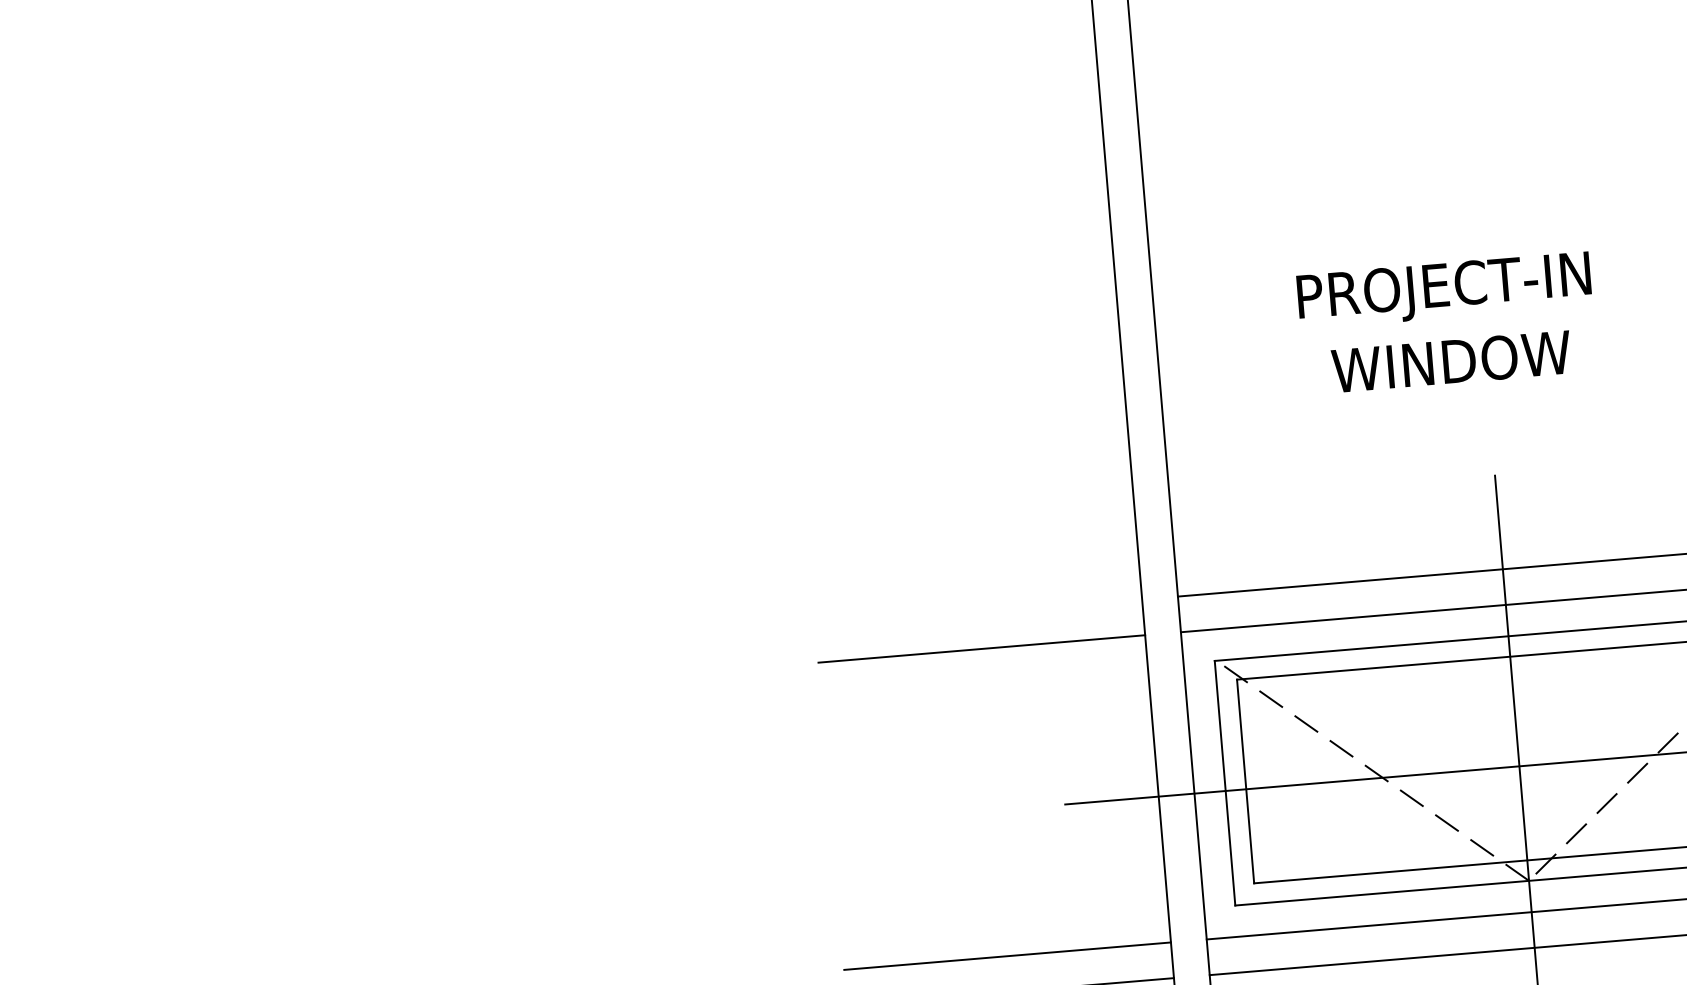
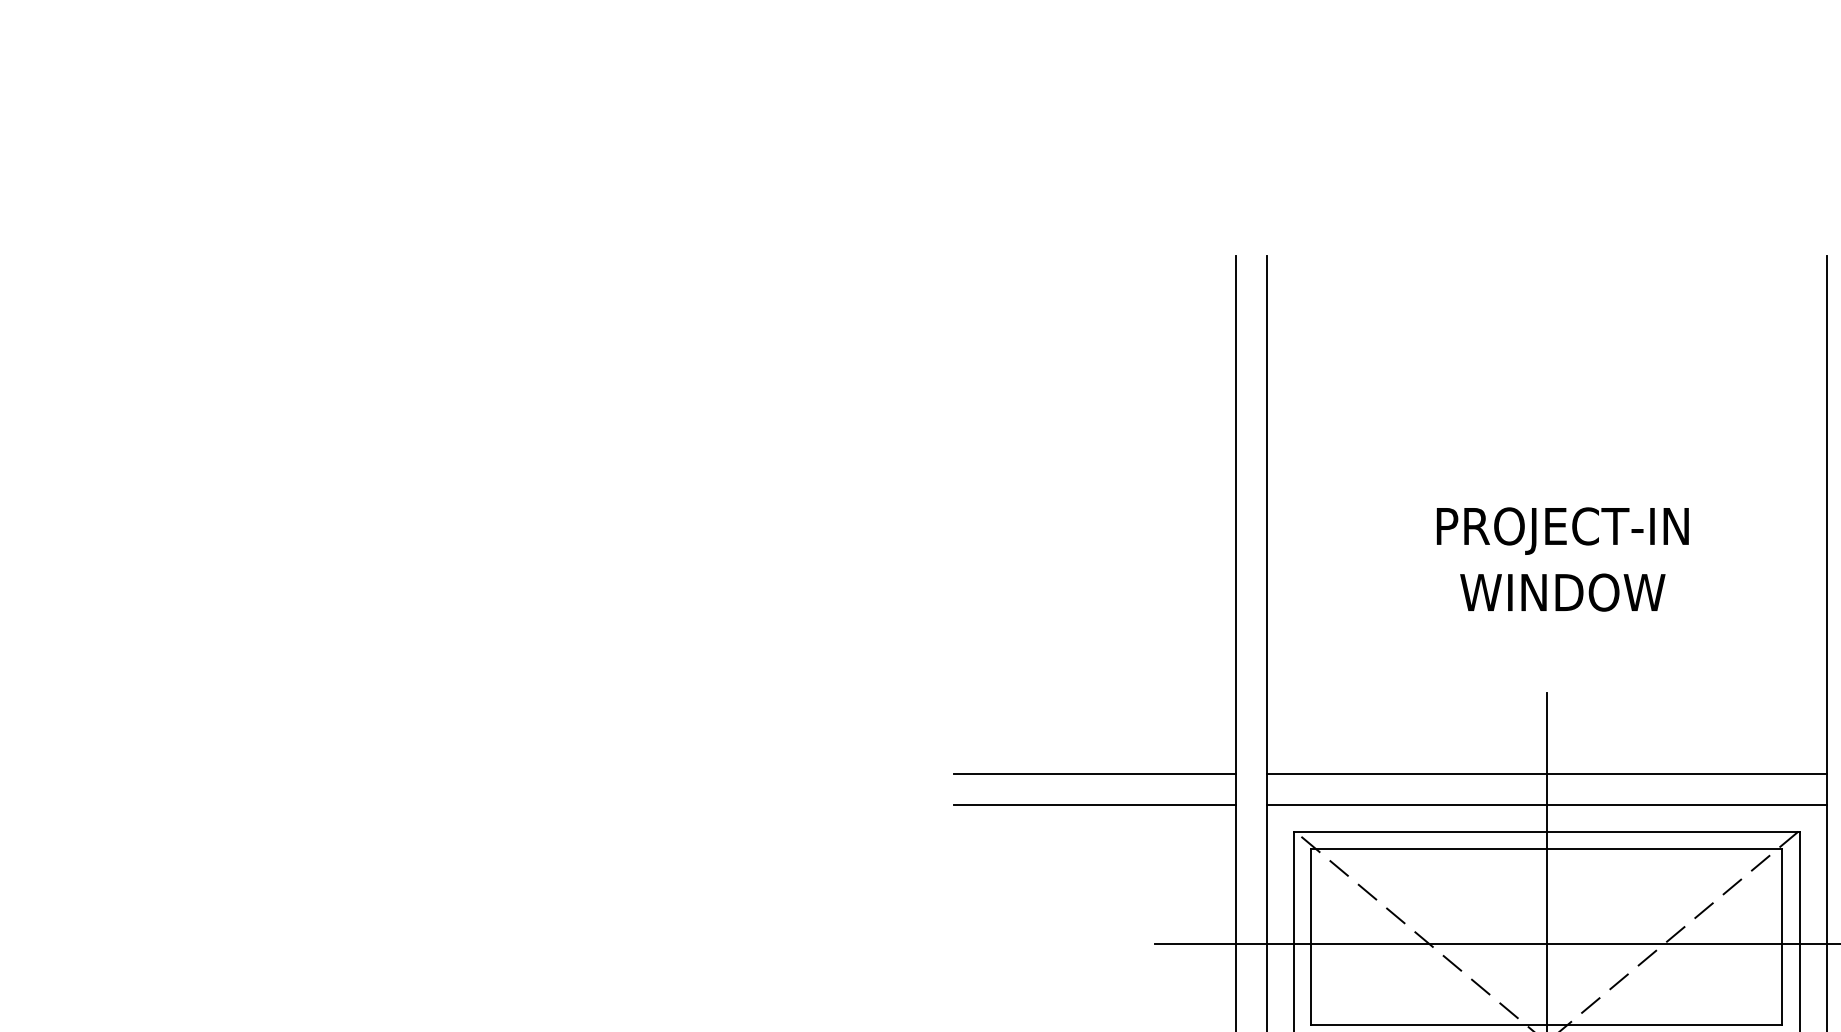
text: (1444, 289) -> (1562, 530), moved
text: (1451, 361) -> (1562, 592), moved
line: (978, 612) -> (1094, 773), added

